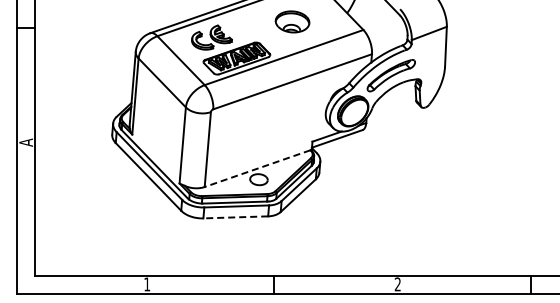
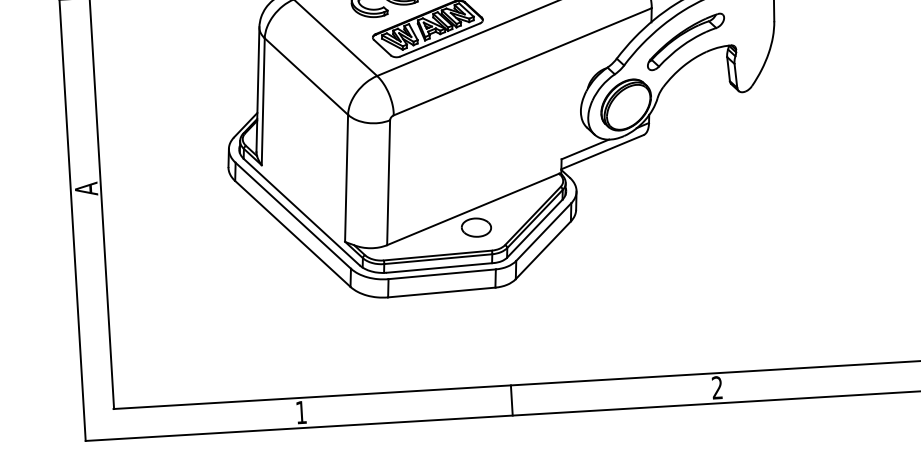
line: (257, 168) -> (472, 209), dashed -> solid
line: (235, 217) -> (441, 292), dashed -> solid

